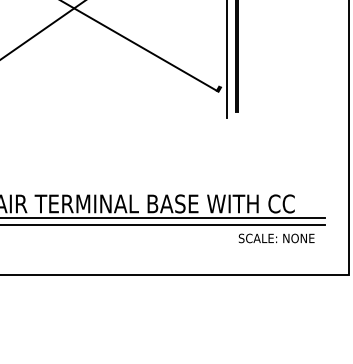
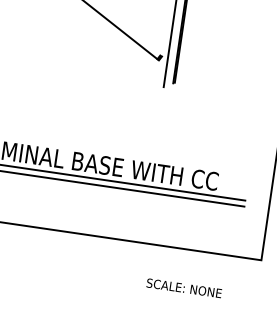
text: (276, 238) -> (184, 288), moved

